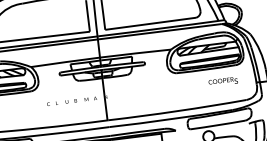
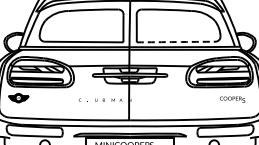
arc: (150, 24) -> (176, 42), solid -> dashed

